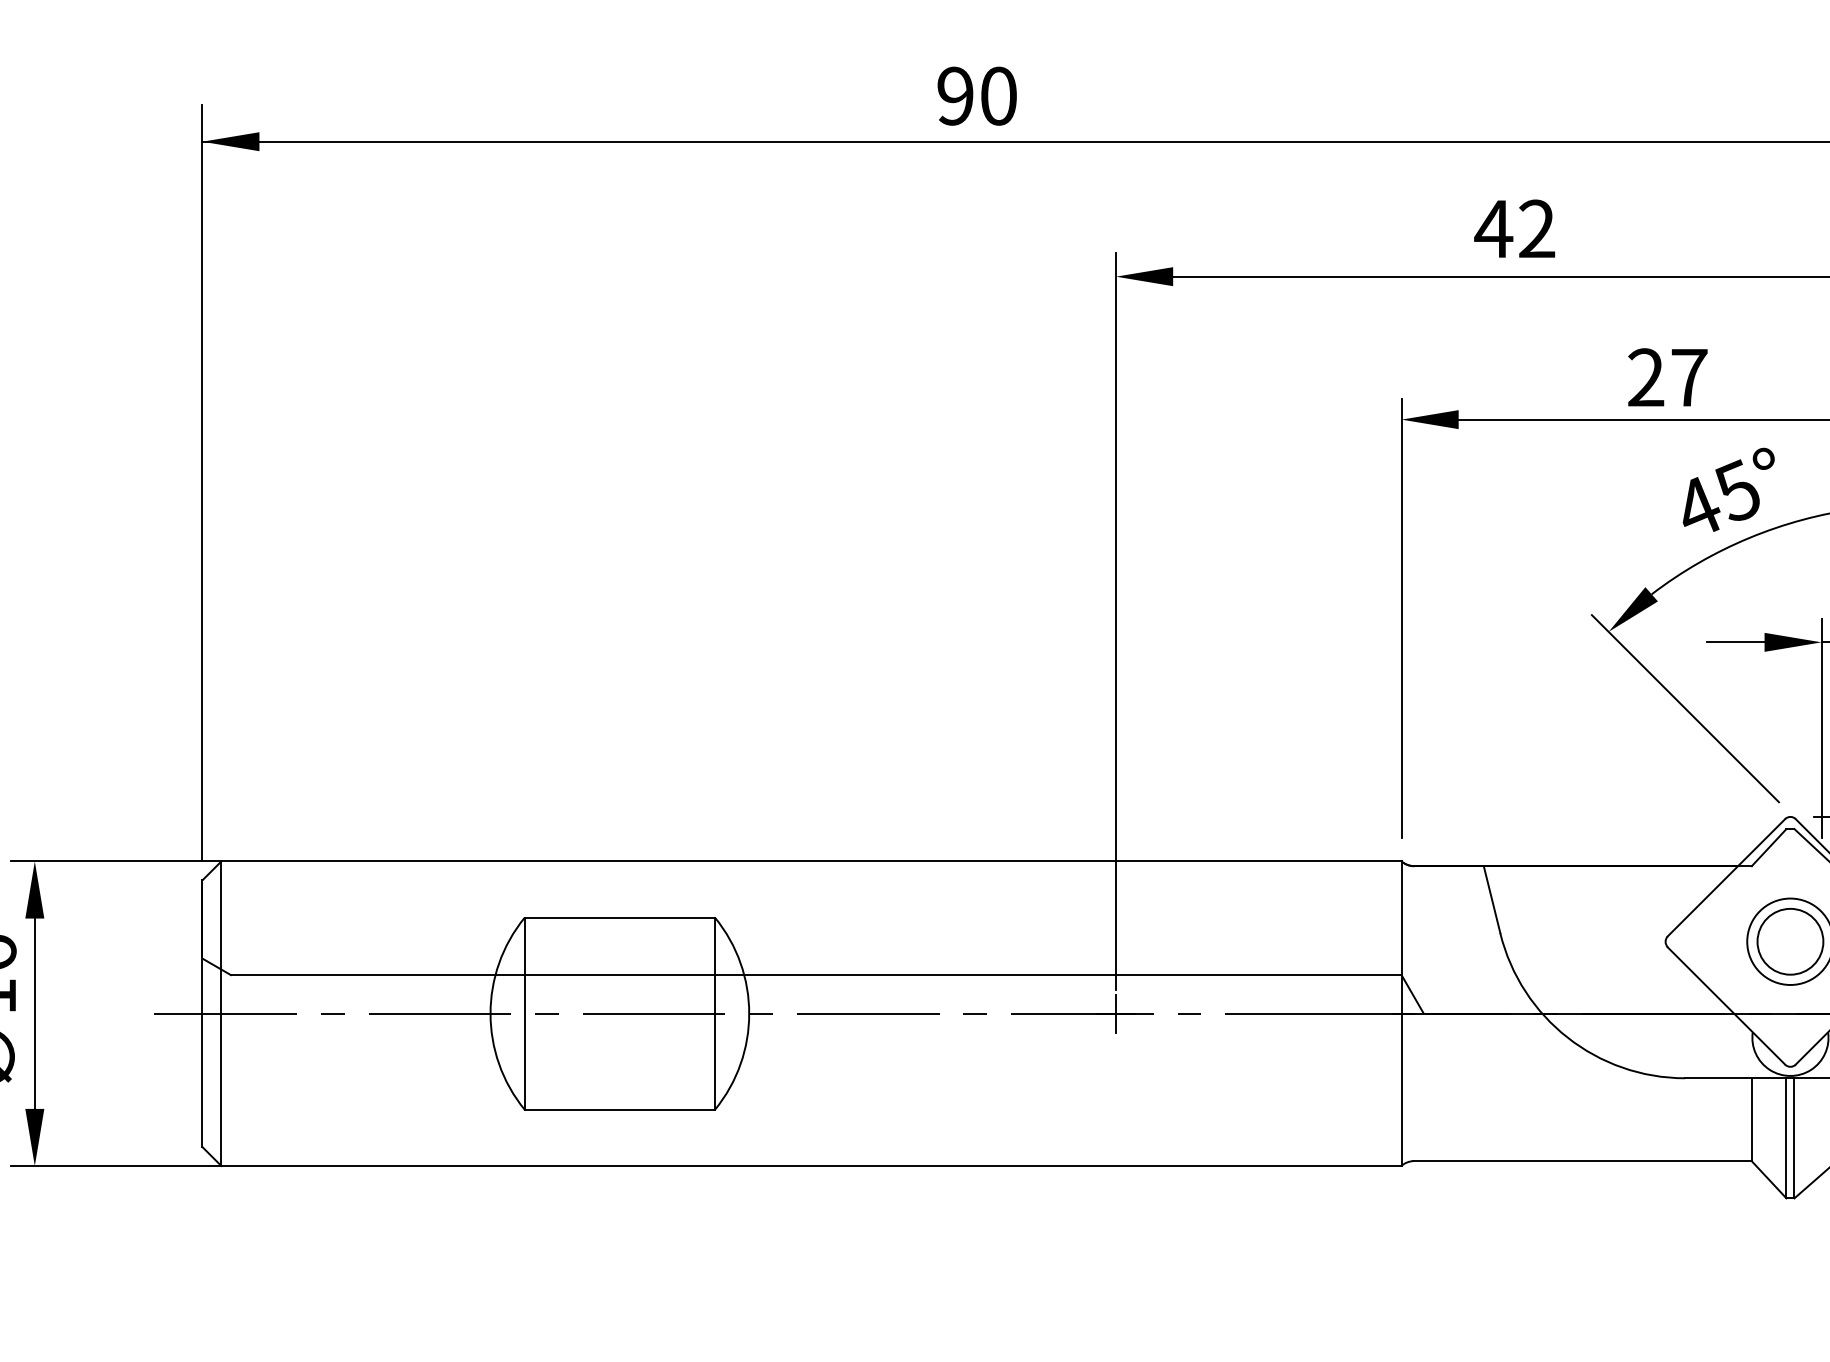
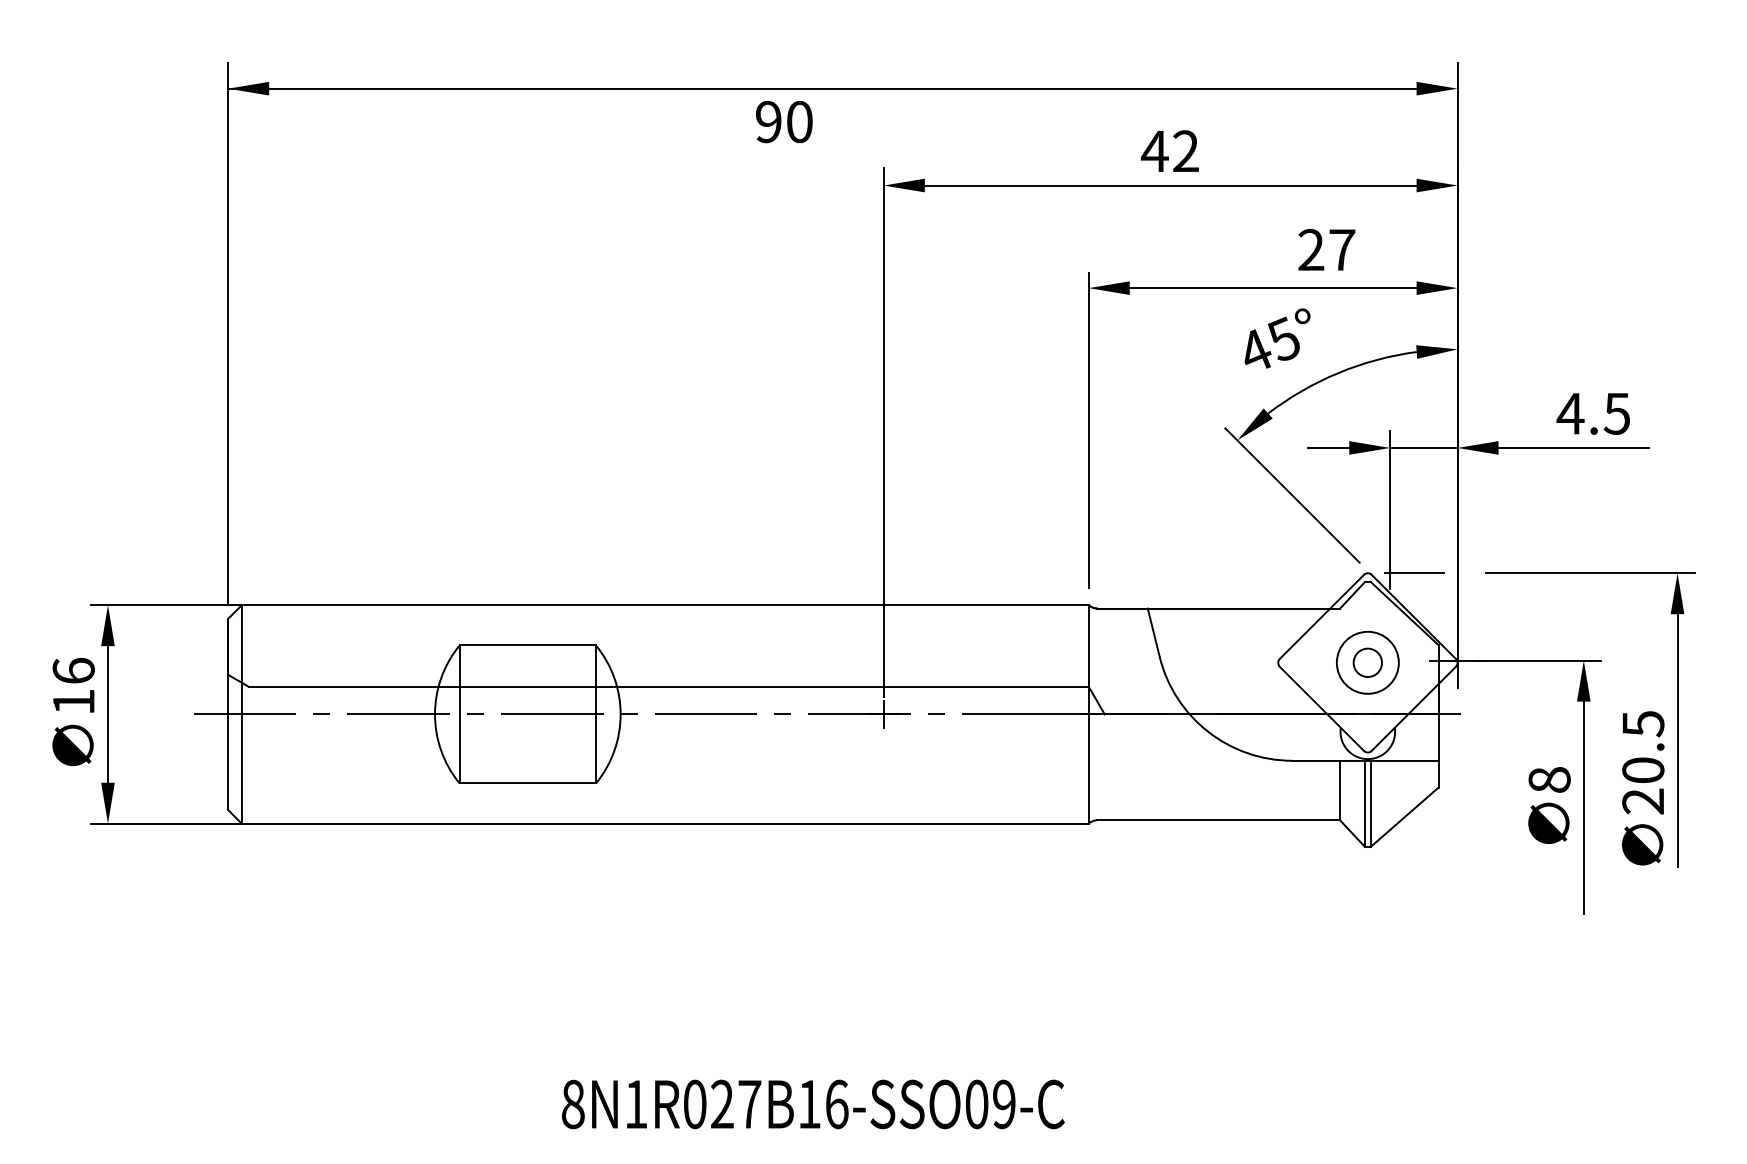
text: (976, 95) -> (783, 121), moved
text: (1667, 376) -> (1326, 249), moved
text: (1728, 489) -> (1277, 338), moved
circle: (1789, 941) -> (1367, 662), size x0.6

